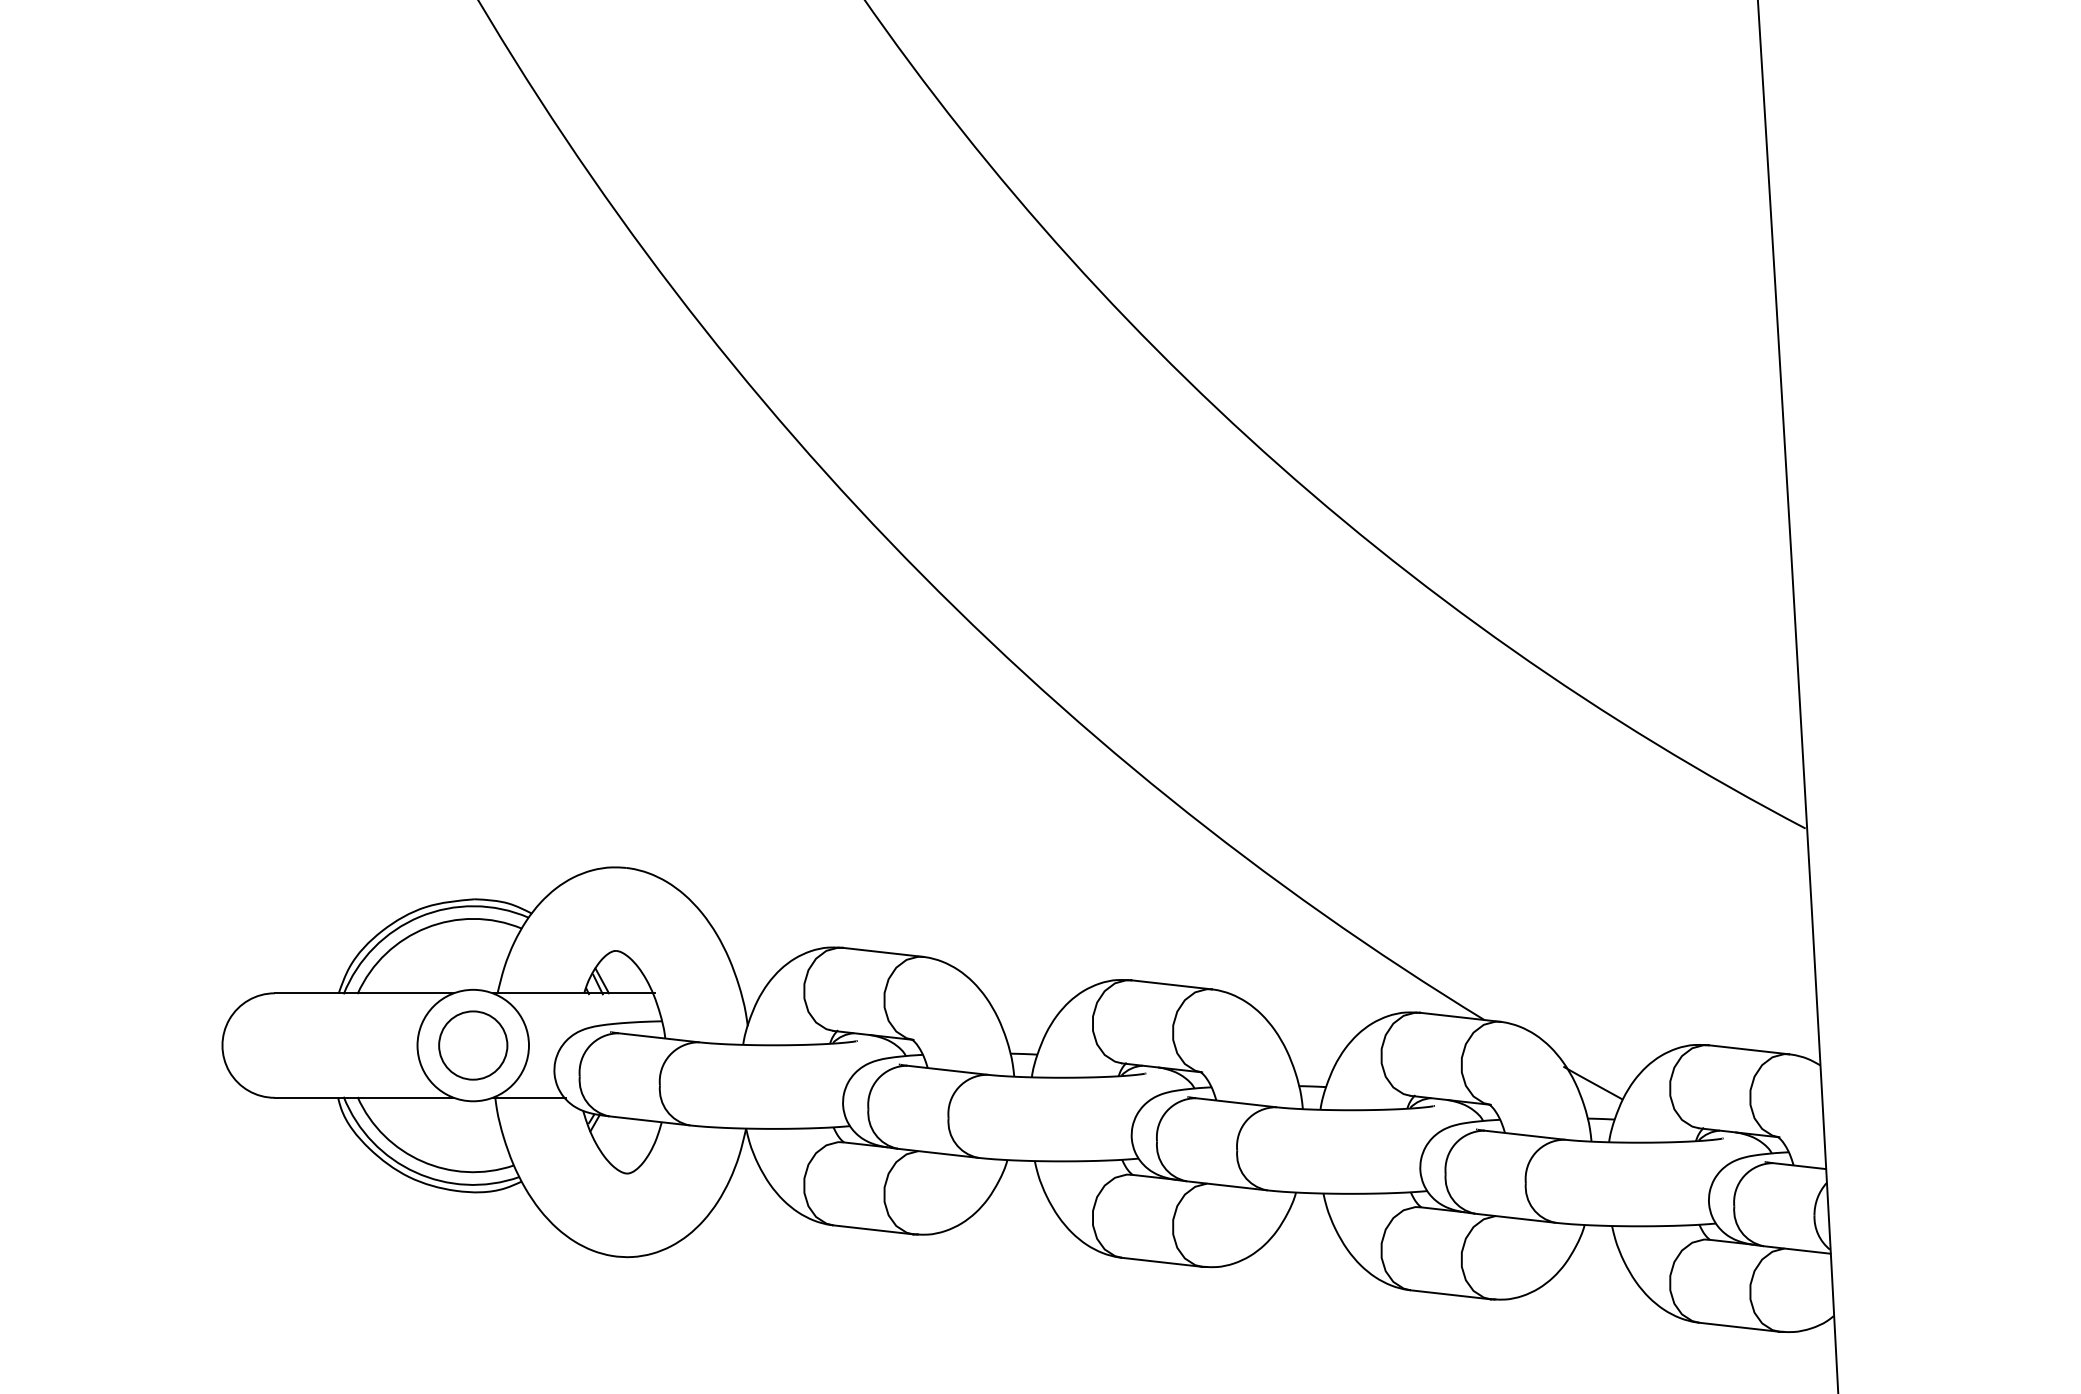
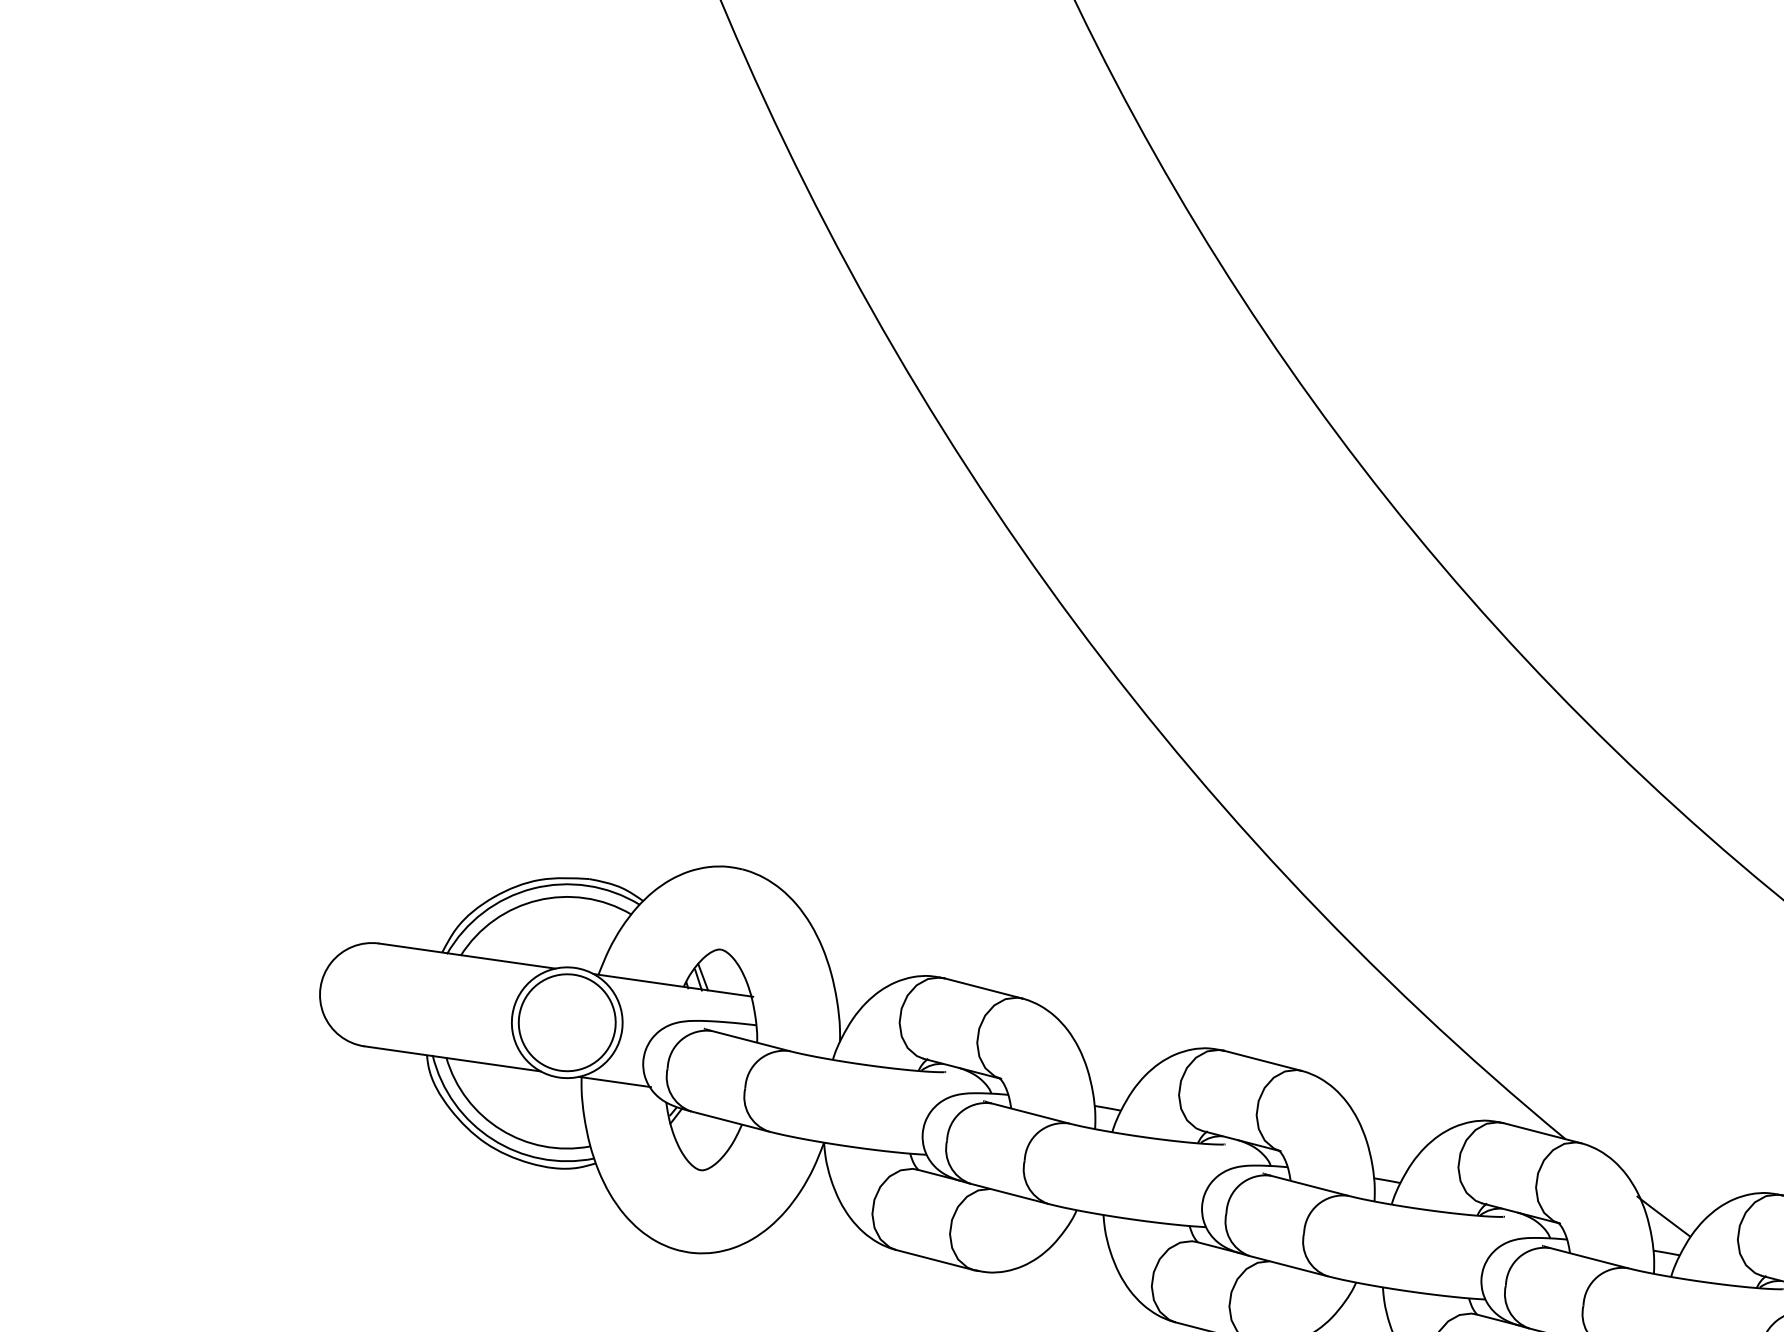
circle: (473, 1045) -> (567, 1022), size x1.43

